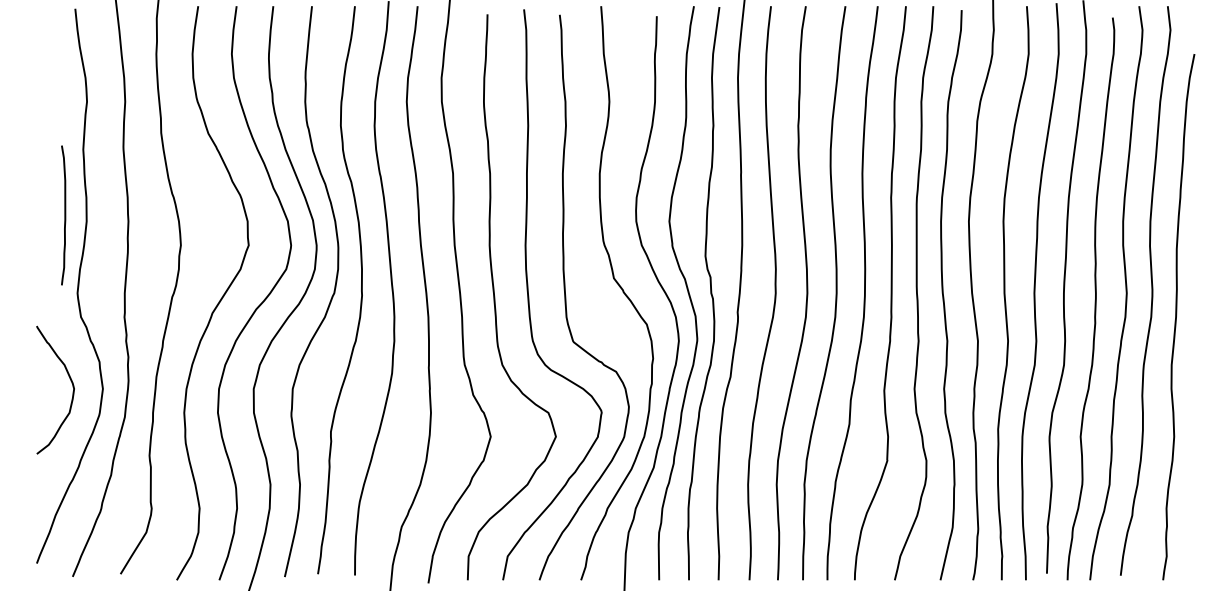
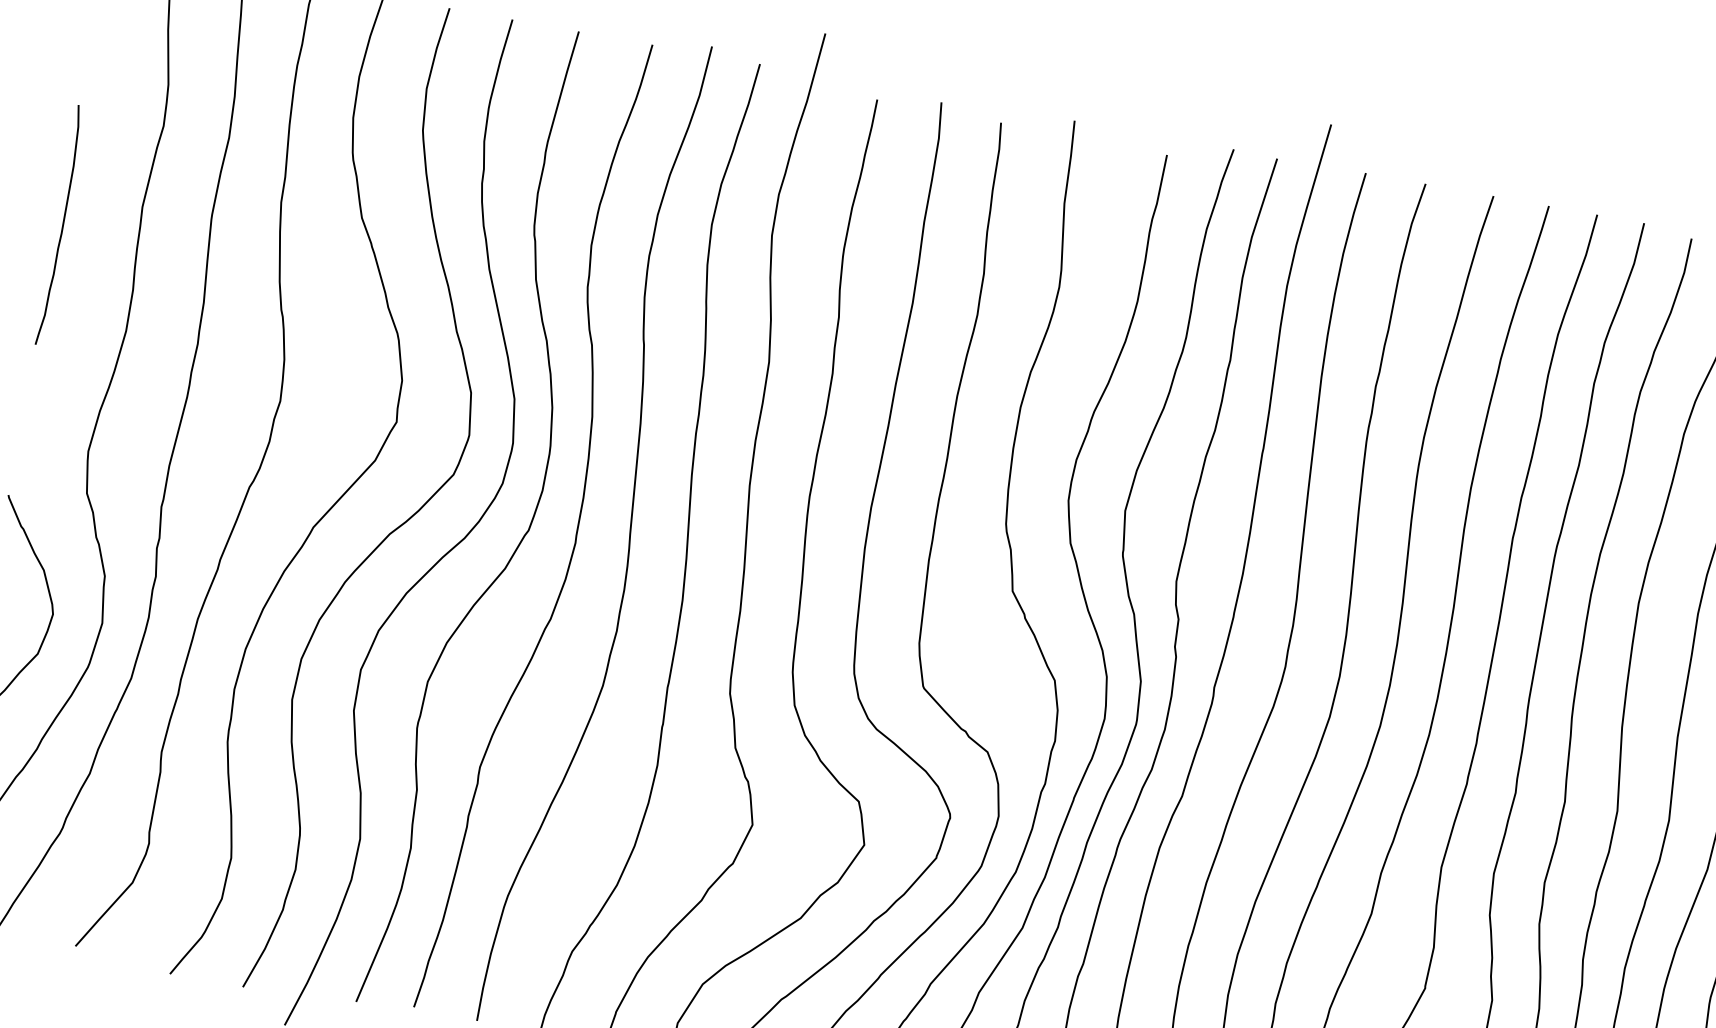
curve: (64, 215) -> (61, 225), moved

